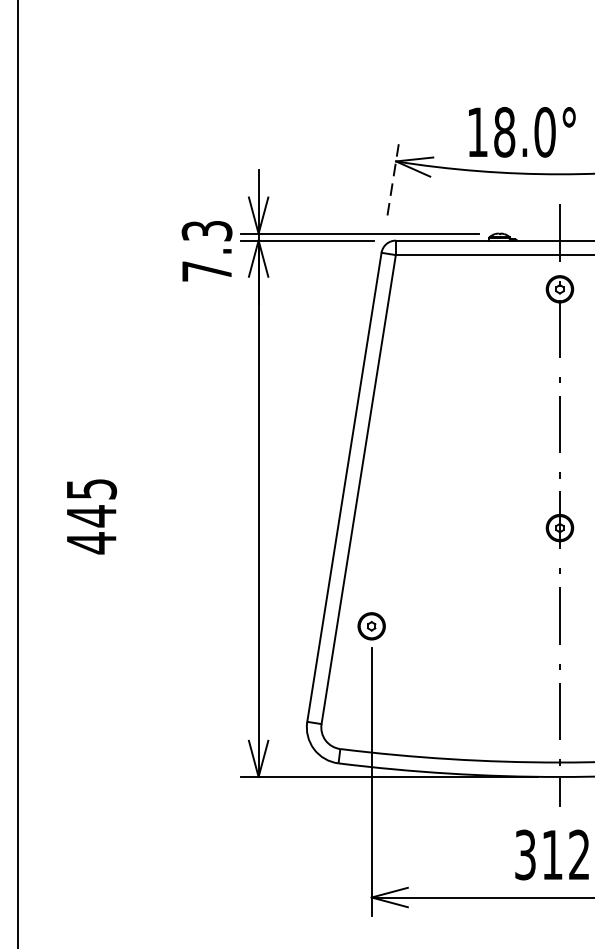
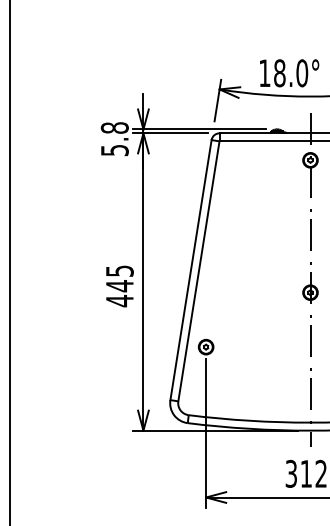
line: (392, 181) -> (217, 100), dashed -> solid
text: (206, 251) -> (114, 139), 7.3 -> 5.8
text: (90, 516) -> (119, 286), moved

